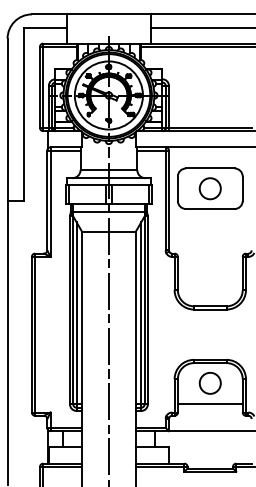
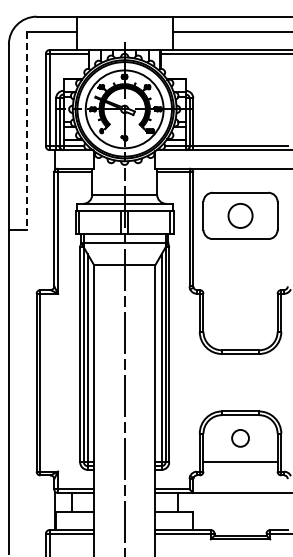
line: (23, 114) -> (27, 130), solid -> dashed
circle: (210, 383) -> (240, 438), size x0.7

